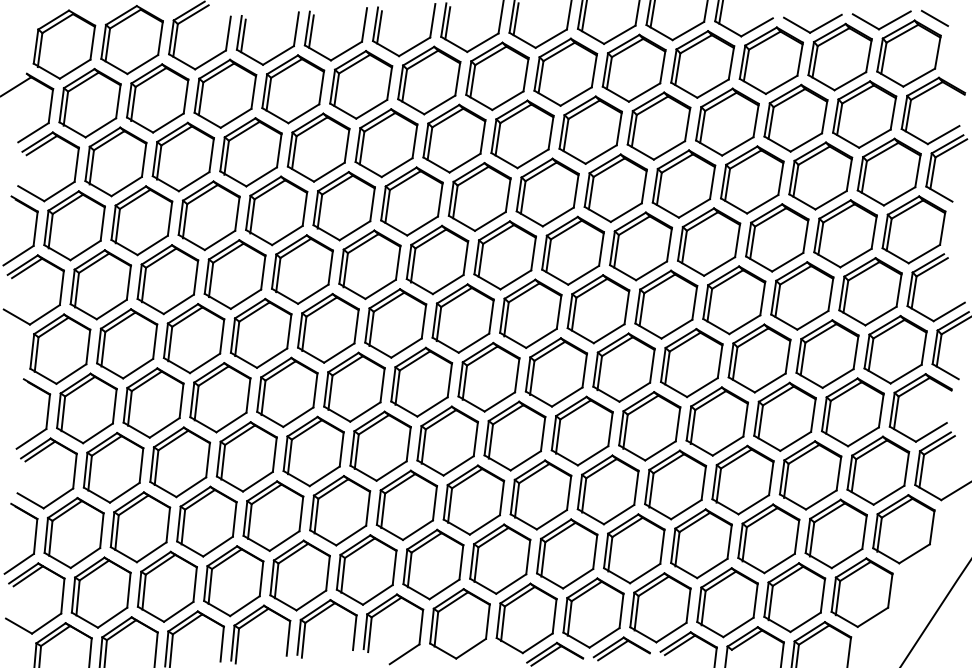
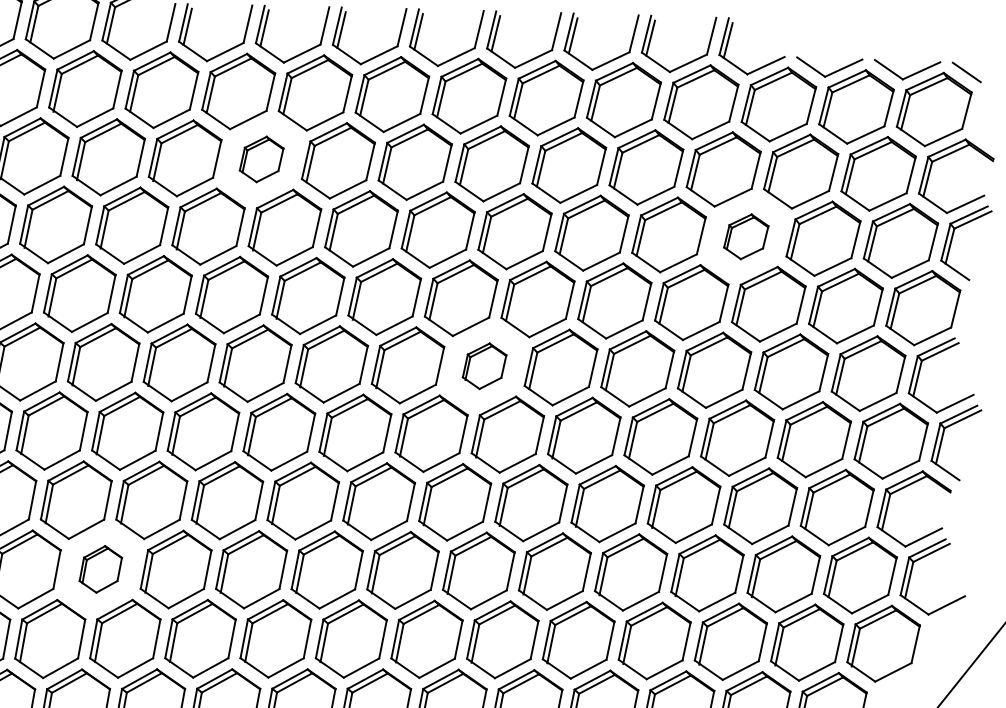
part: (318, 147) -> (261, 159), size x0.6
part: (752, 179) -> (746, 236), size x0.6
part: (530, 313) -> (484, 365), size x0.6
part: (206, 521) -> (100, 569), size x0.6

